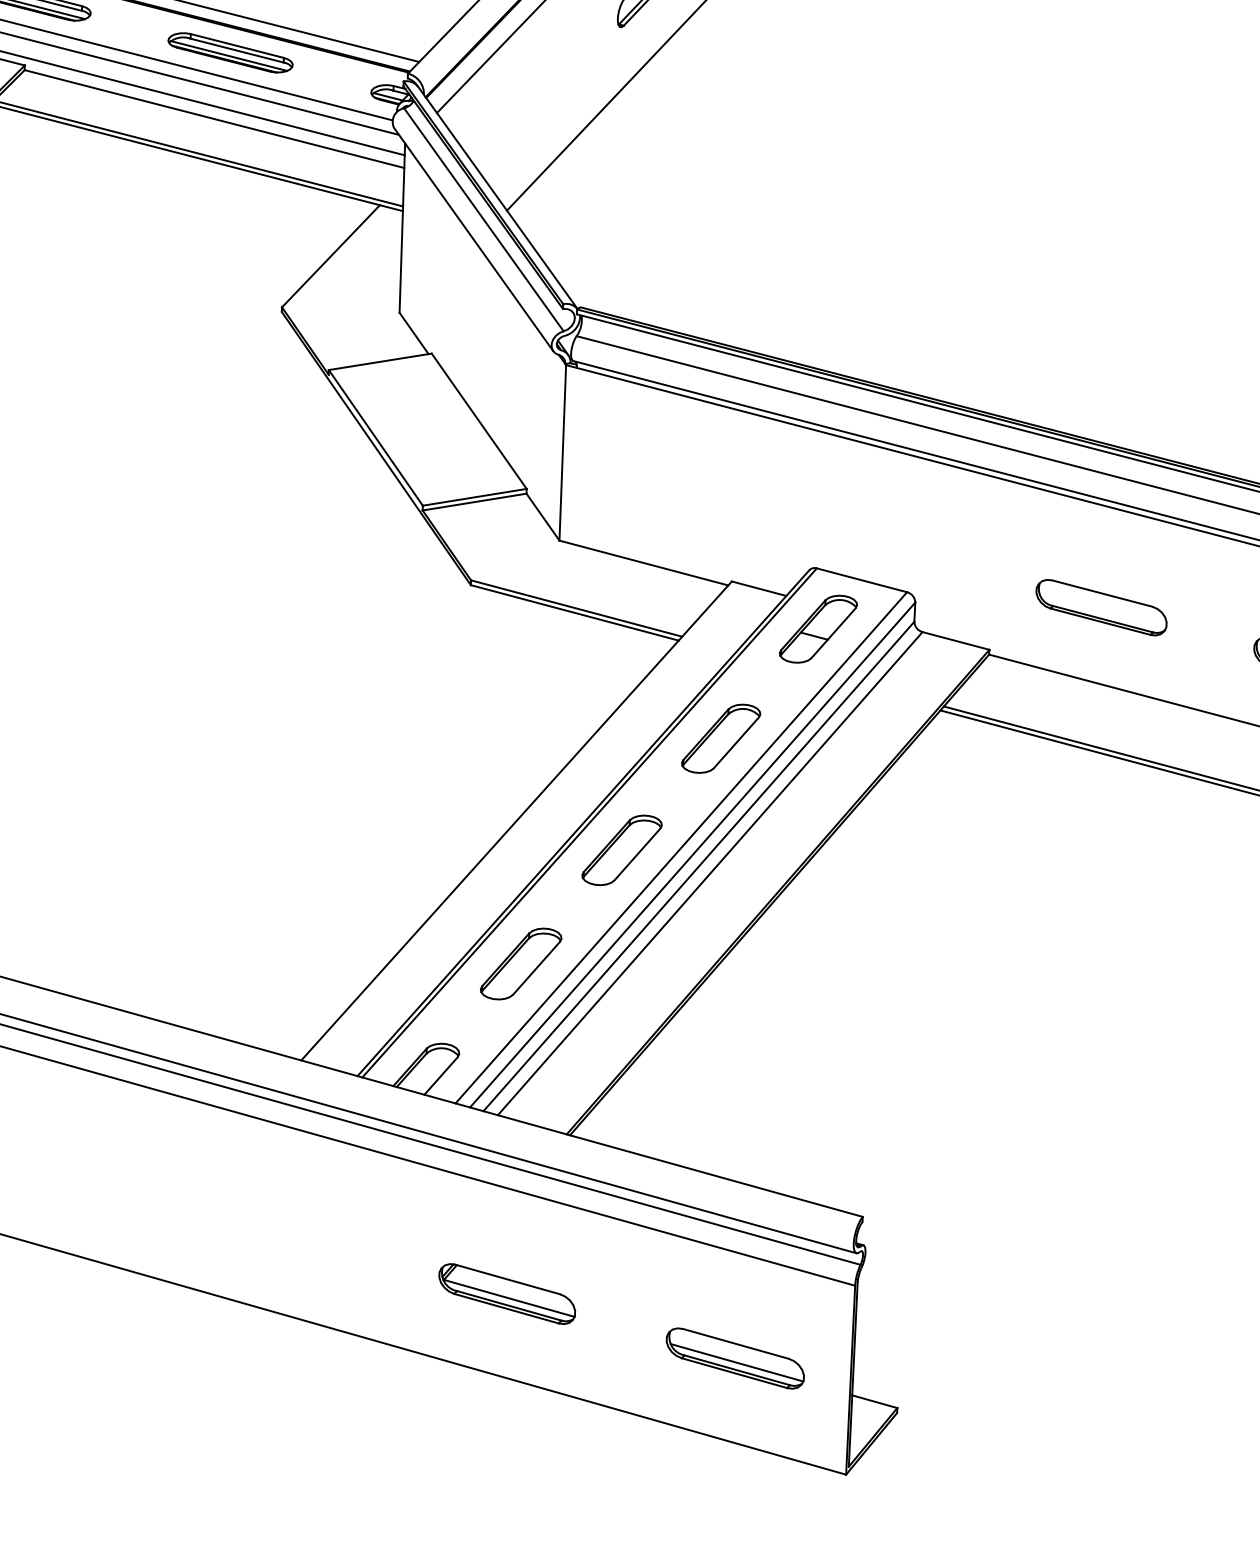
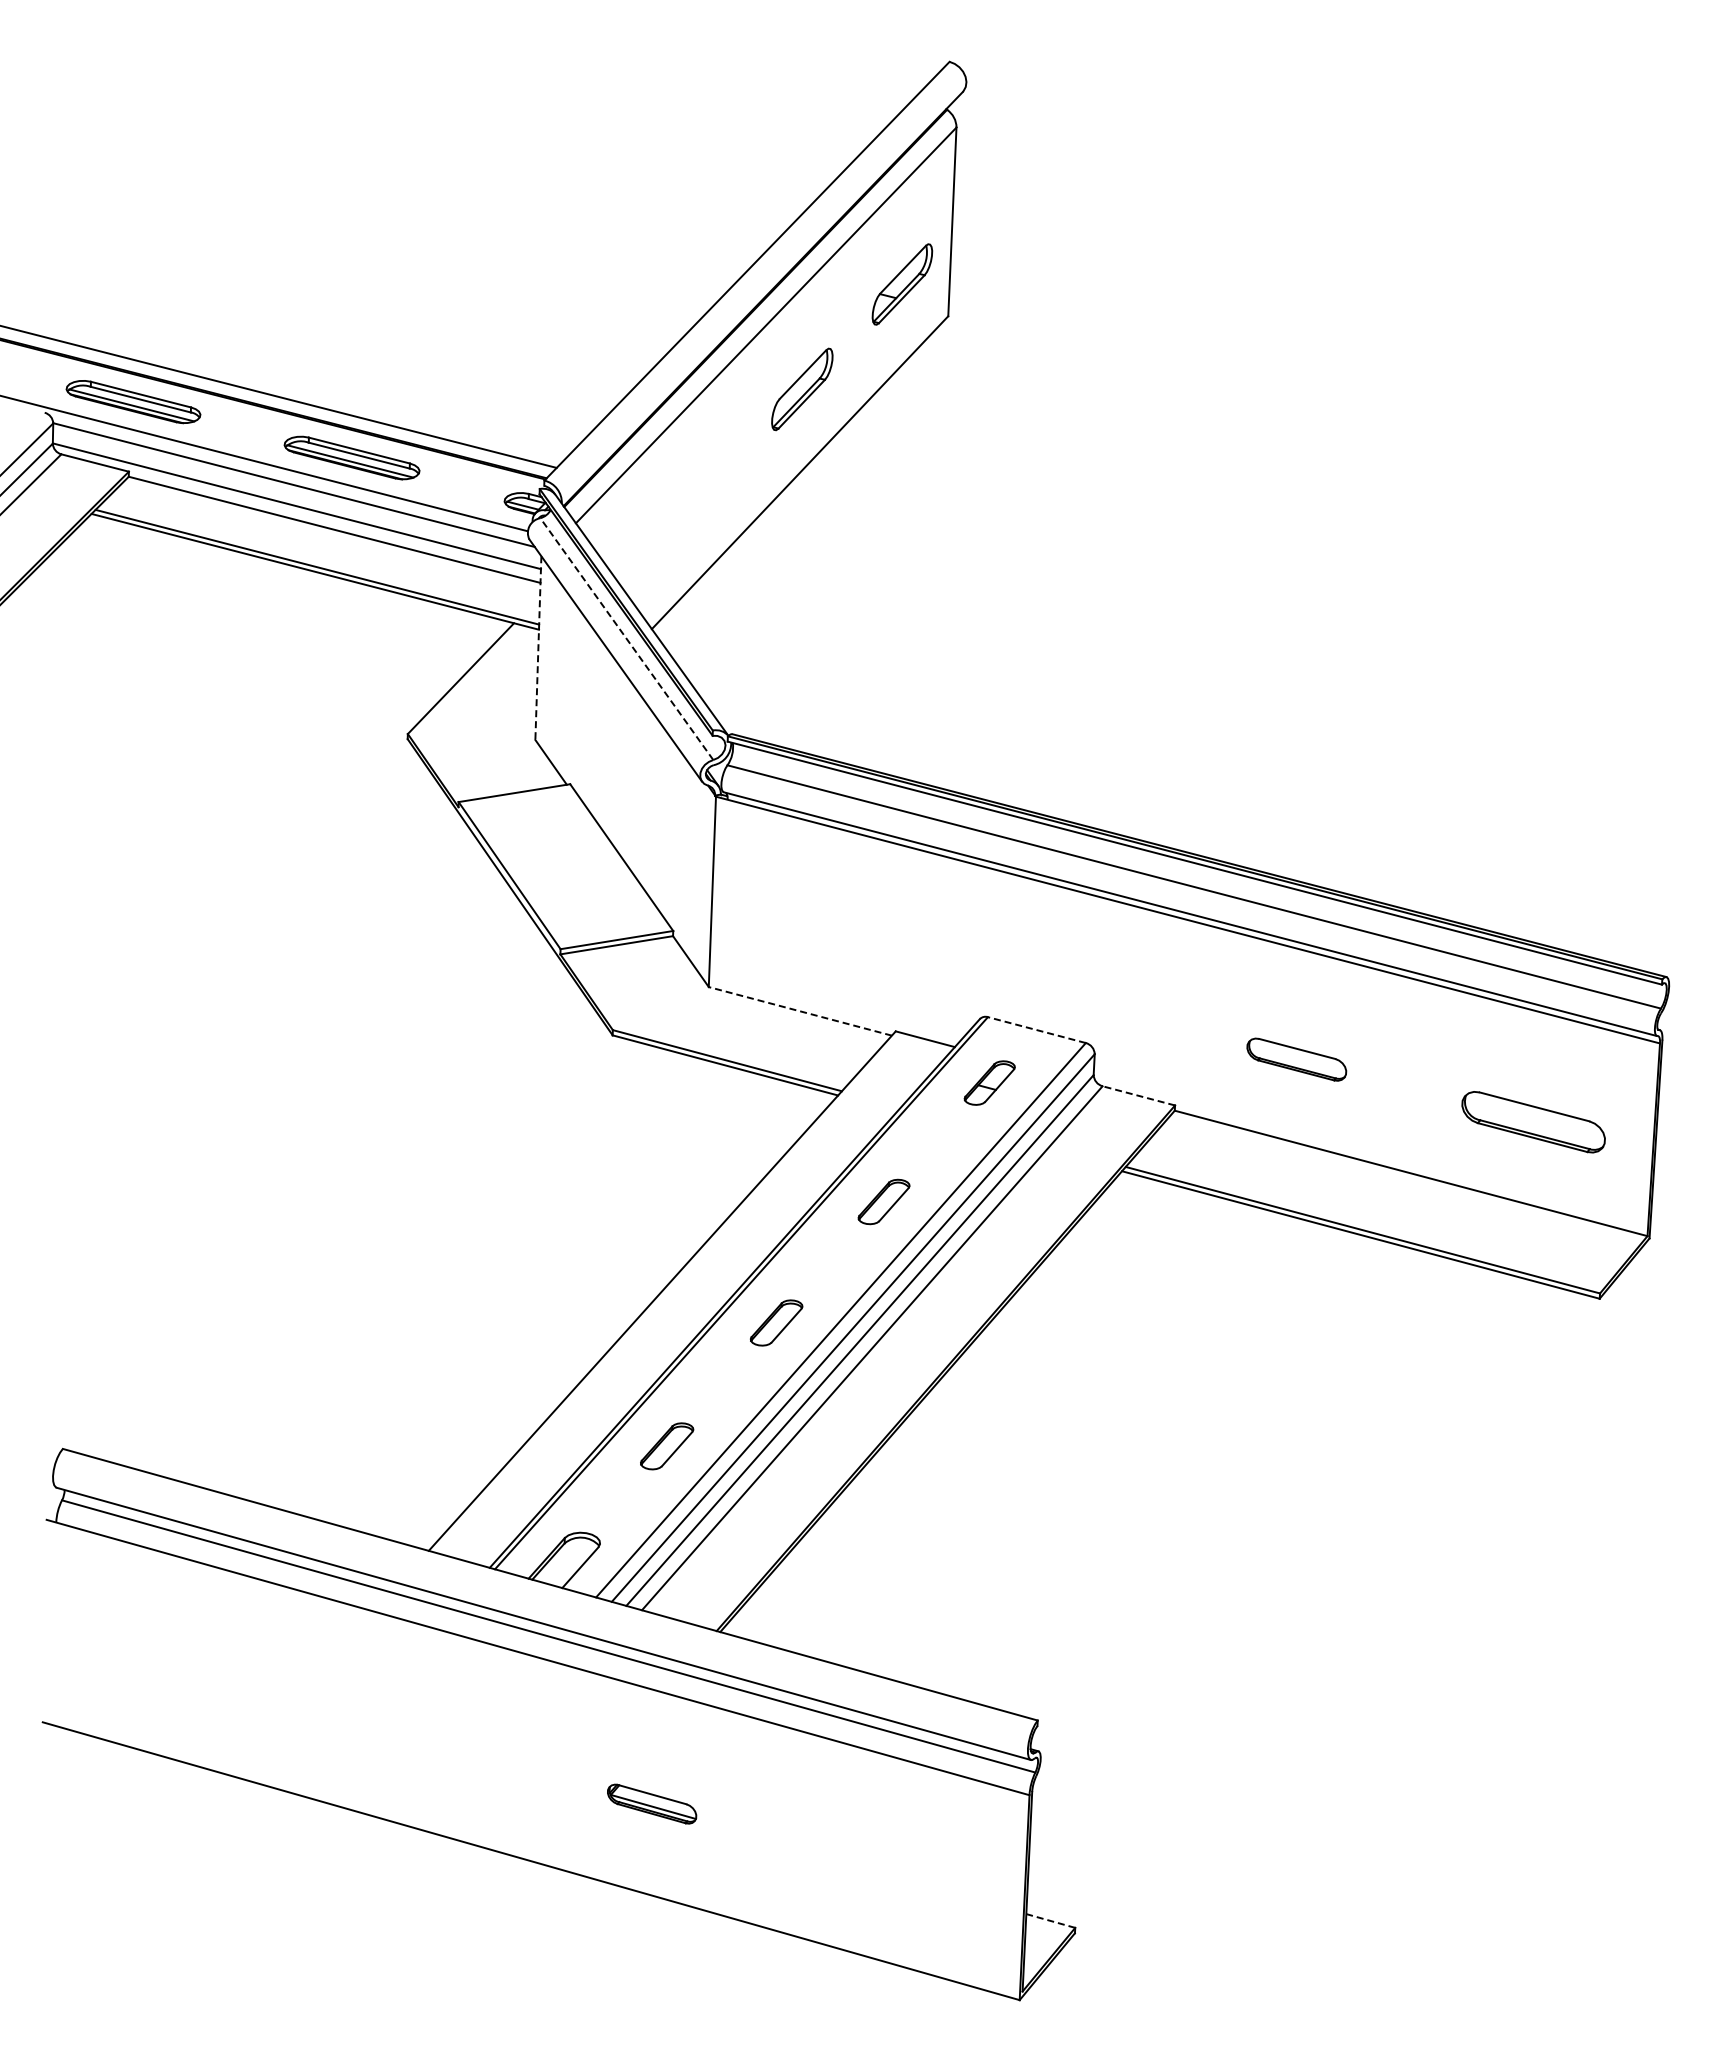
line: (483, 220) -> (626, 639), solid -> dashed
line: (402, 228) -> (538, 648), solid -> dashed
line: (644, 563) -> (800, 1011), solid -> dashed
line: (861, 580) -> (1036, 1030), solid -> dashed
part: (1101, 607) -> (1296, 1059), size x0.7
part: (818, 628) -> (989, 1082), size x0.6
line: (955, 640) -> (1138, 1095), solid -> dashed
part: (720, 738) -> (883, 1201), size x0.6
part: (621, 849) -> (776, 1322), size x0.6
part: (520, 964) -> (666, 1446), size x0.6
part: (506, 1293) -> (651, 1803), size x0.6
part: (735, 1357) -> (899, 1873), removed
line: (874, 1401) -> (1050, 1920), solid -> dashed

